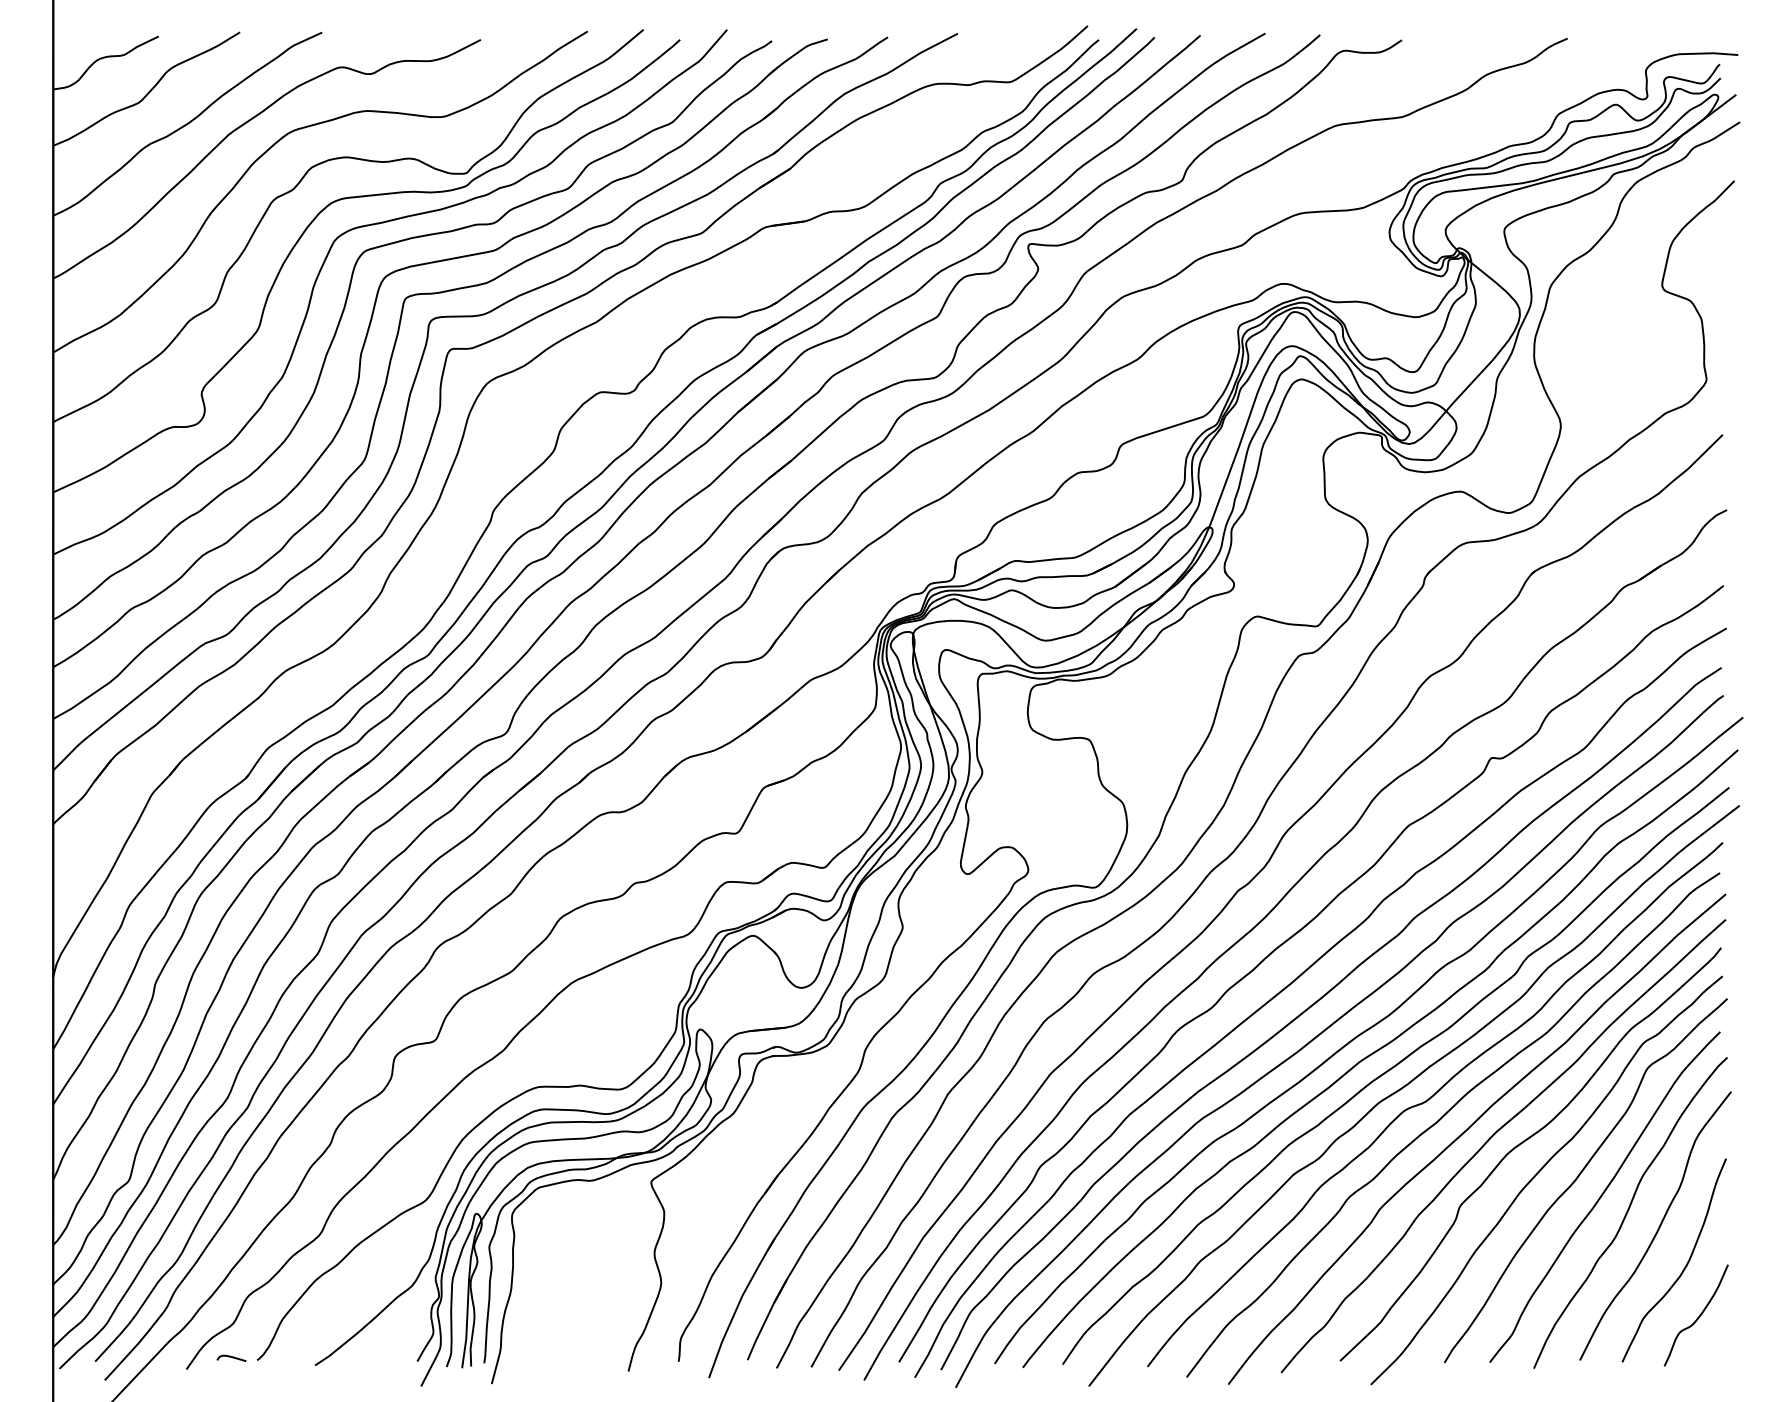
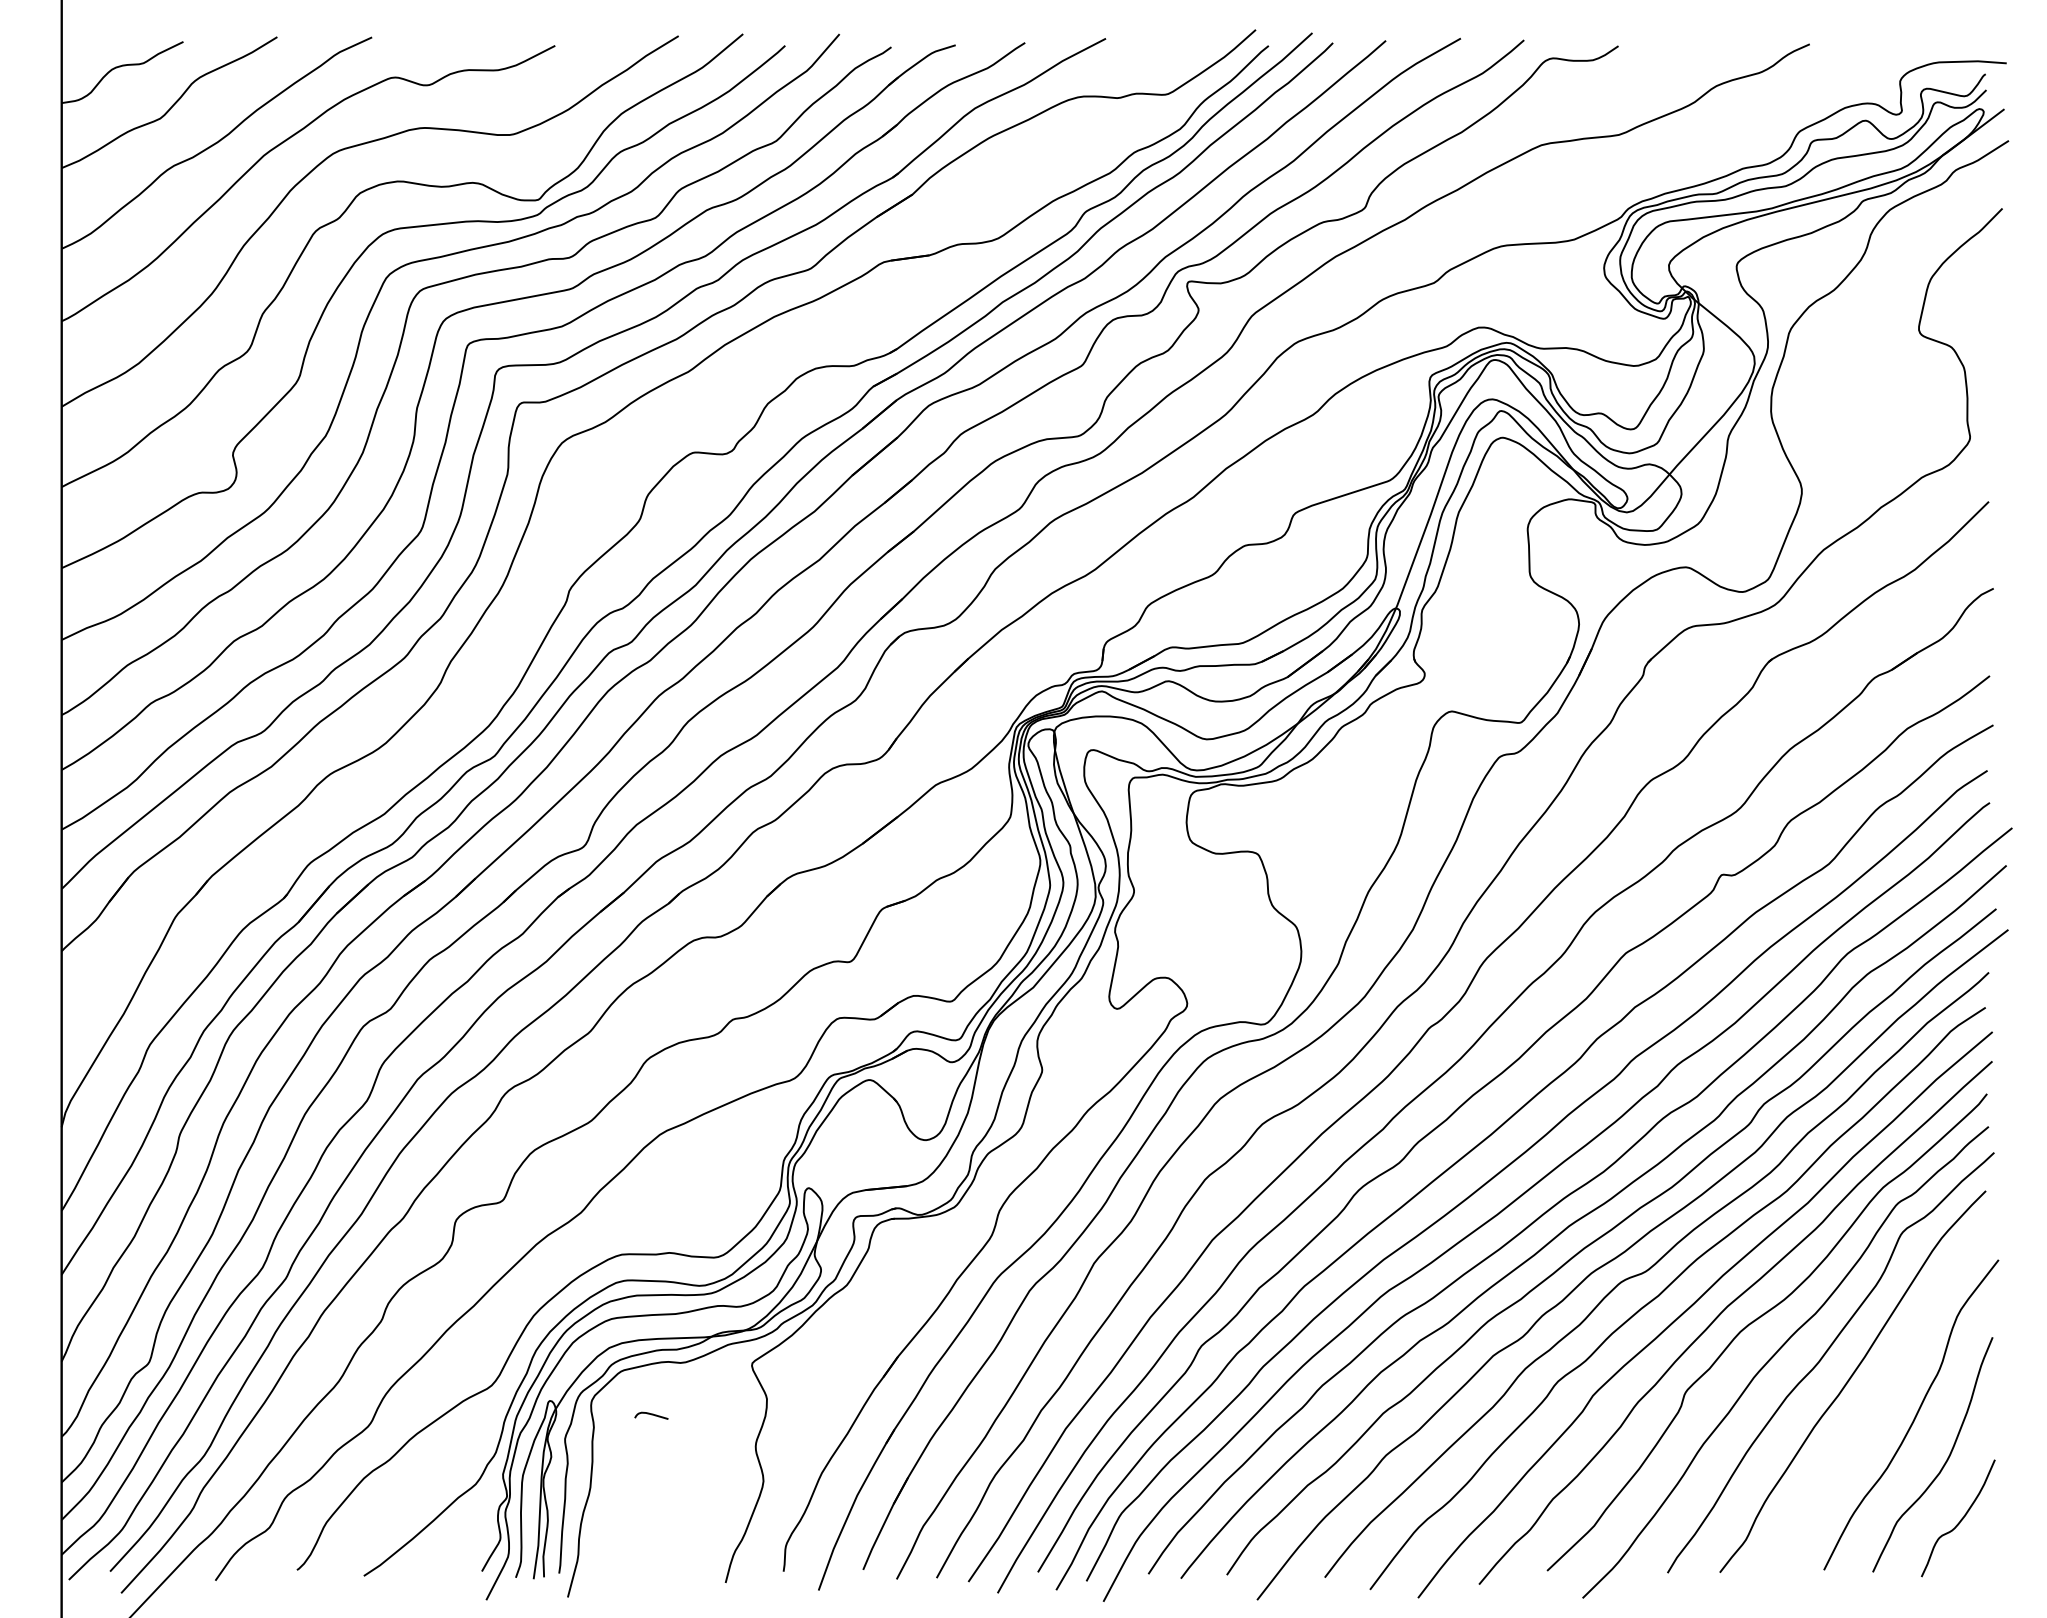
curve: (1628, 1210) -> (1880, 1397), removed
curve: (231, 1358) -> (651, 1415), moved

